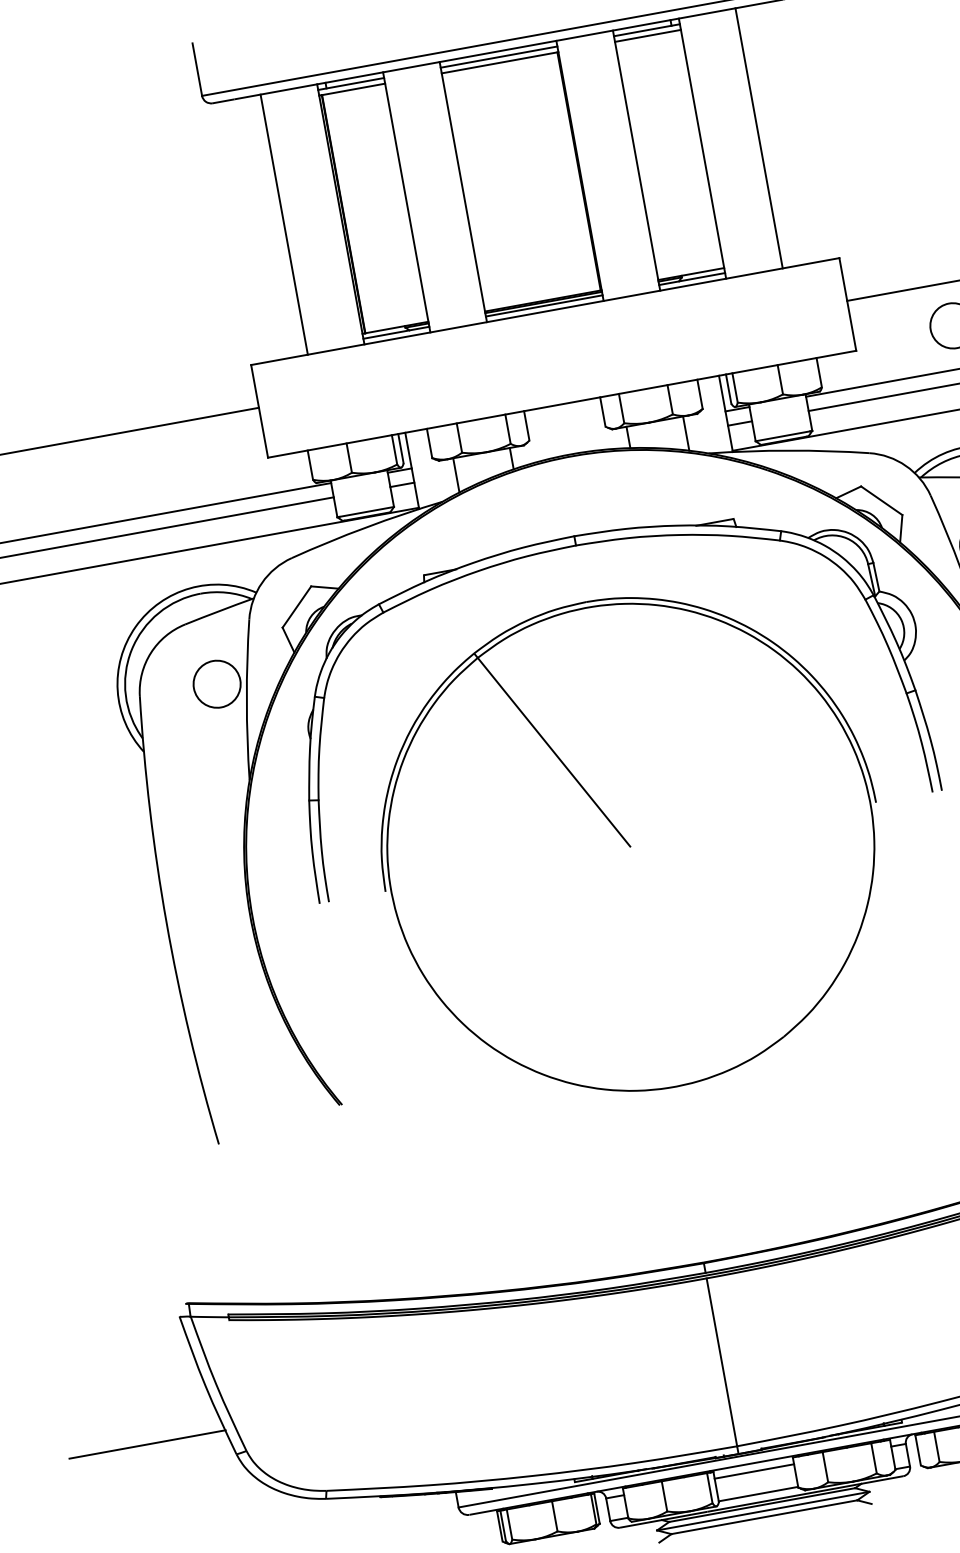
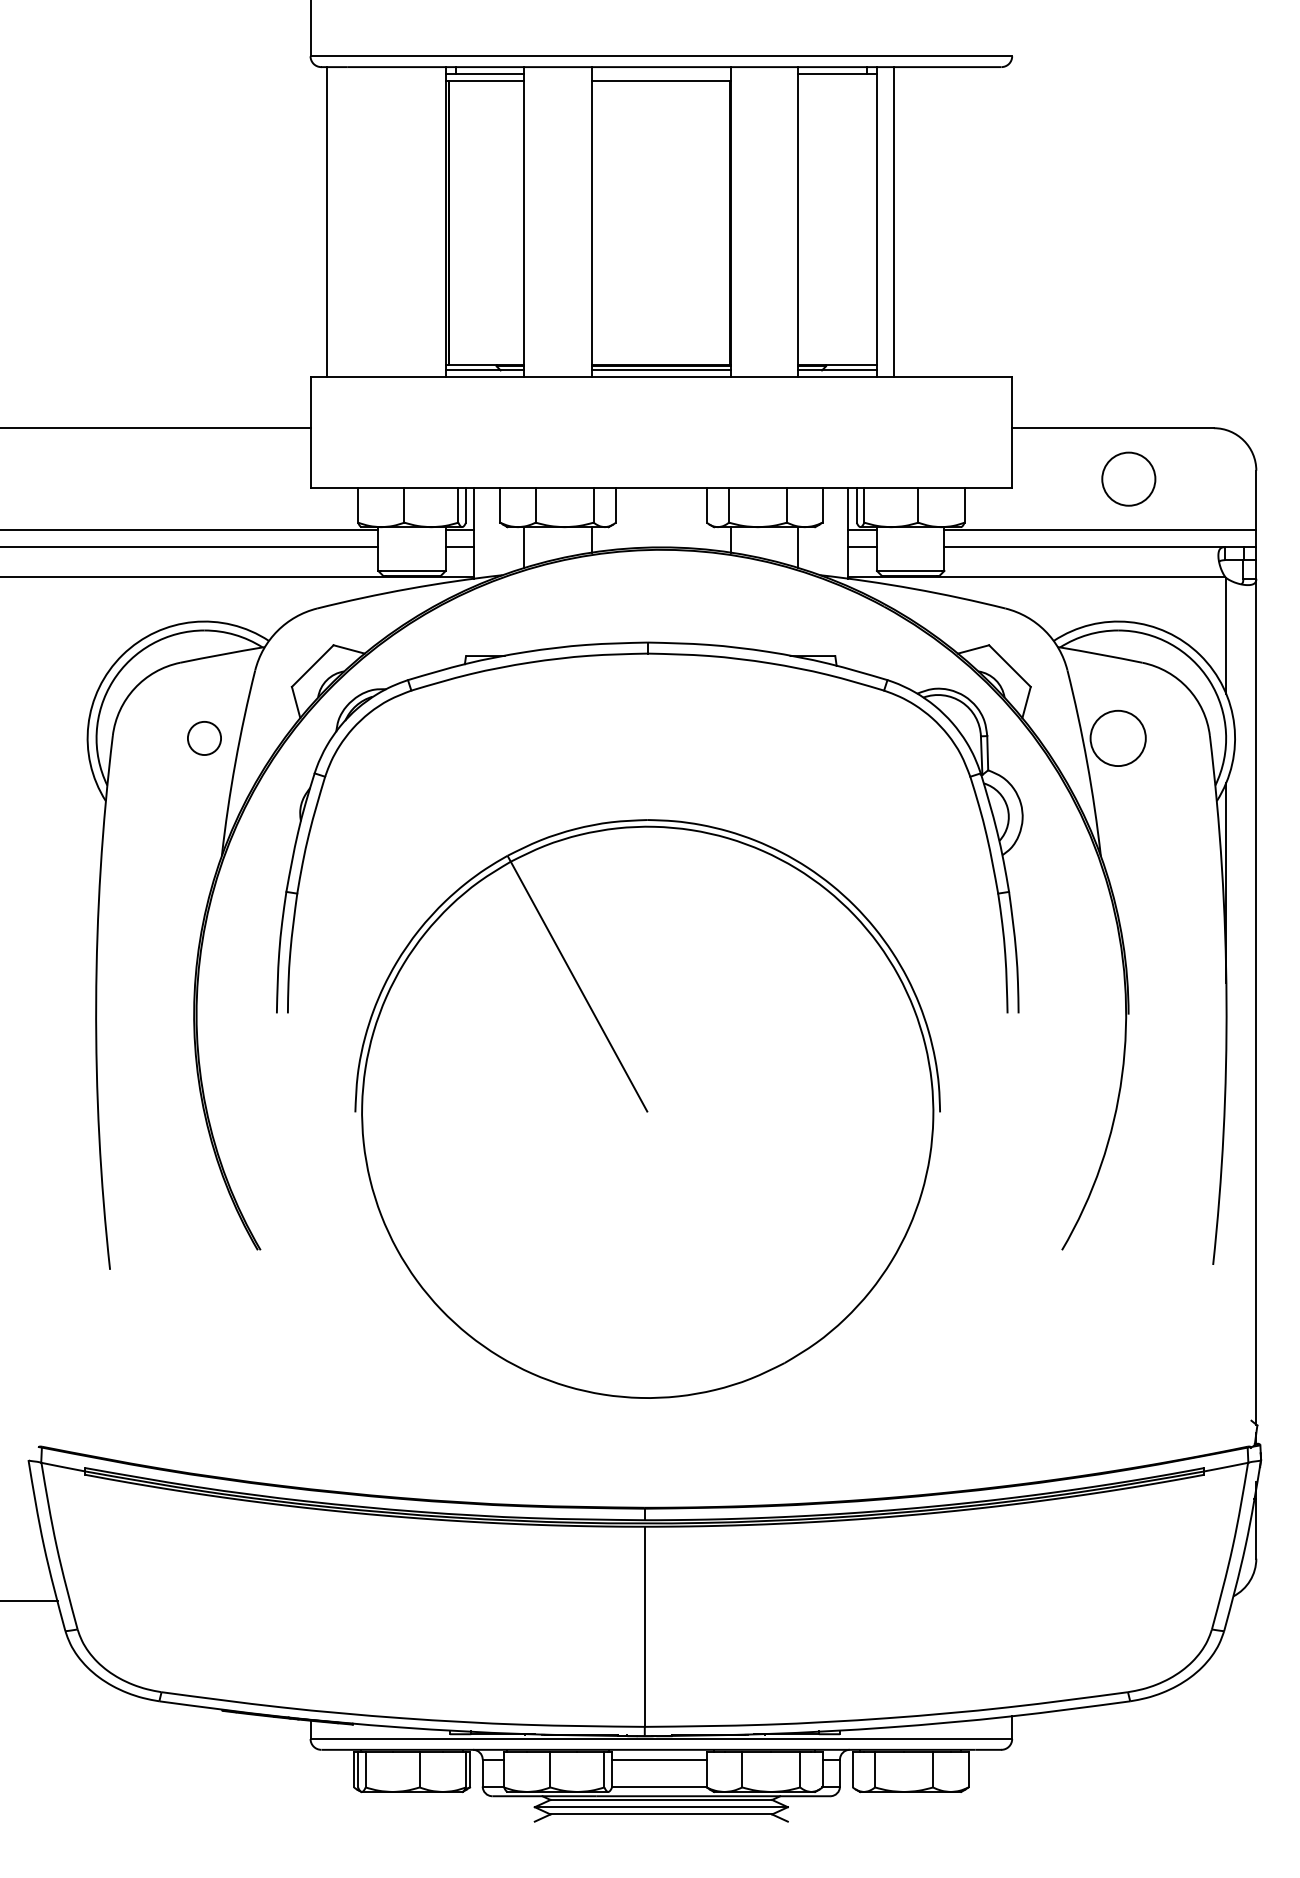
line: (647, 35) -> (837, 80), removed
line: (498, 56) -> (660, 73), removed
line: (759, 138) -> (894, 222), moved
line: (284, 224) -> (327, 222), moved
circle: (217, 684) -> (204, 738), size x0.6
part: (630, 844) -> (647, 1108), moved

